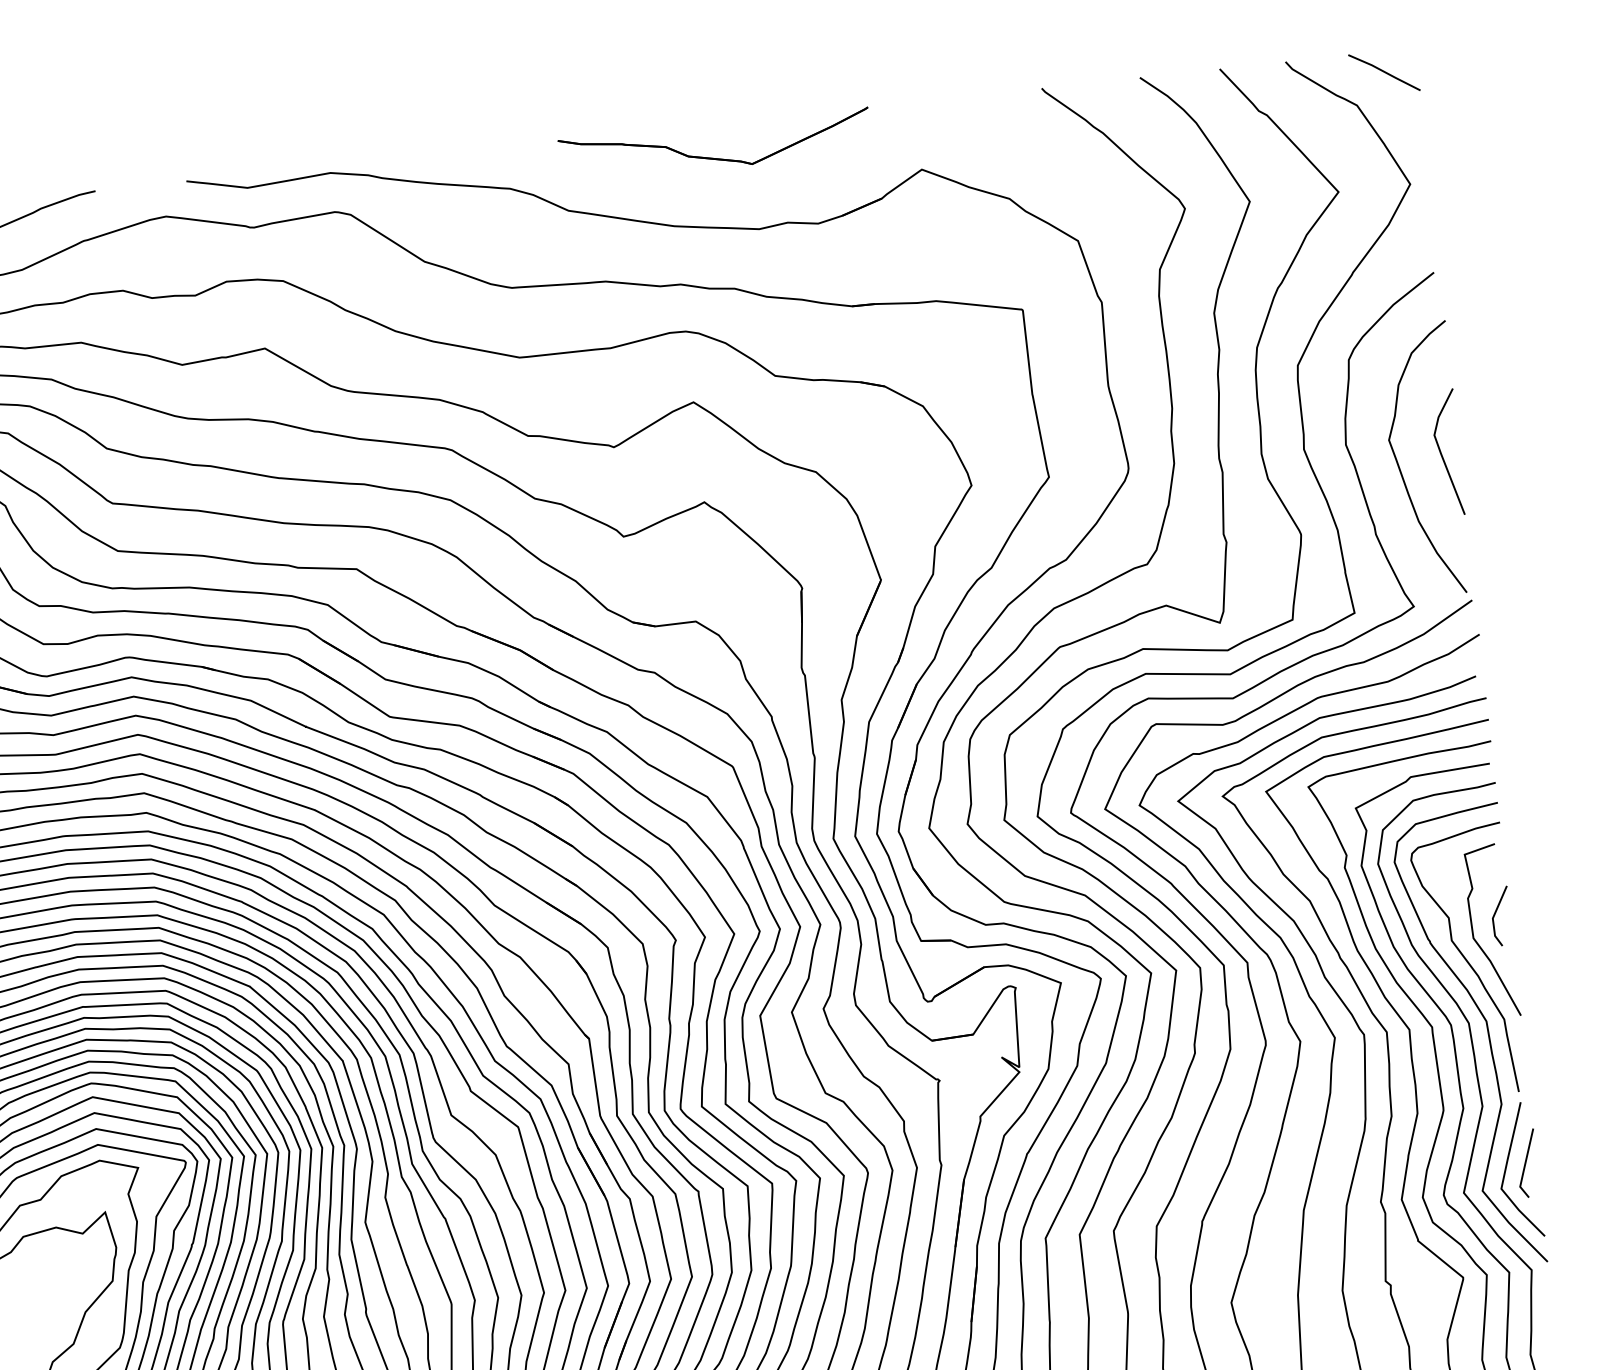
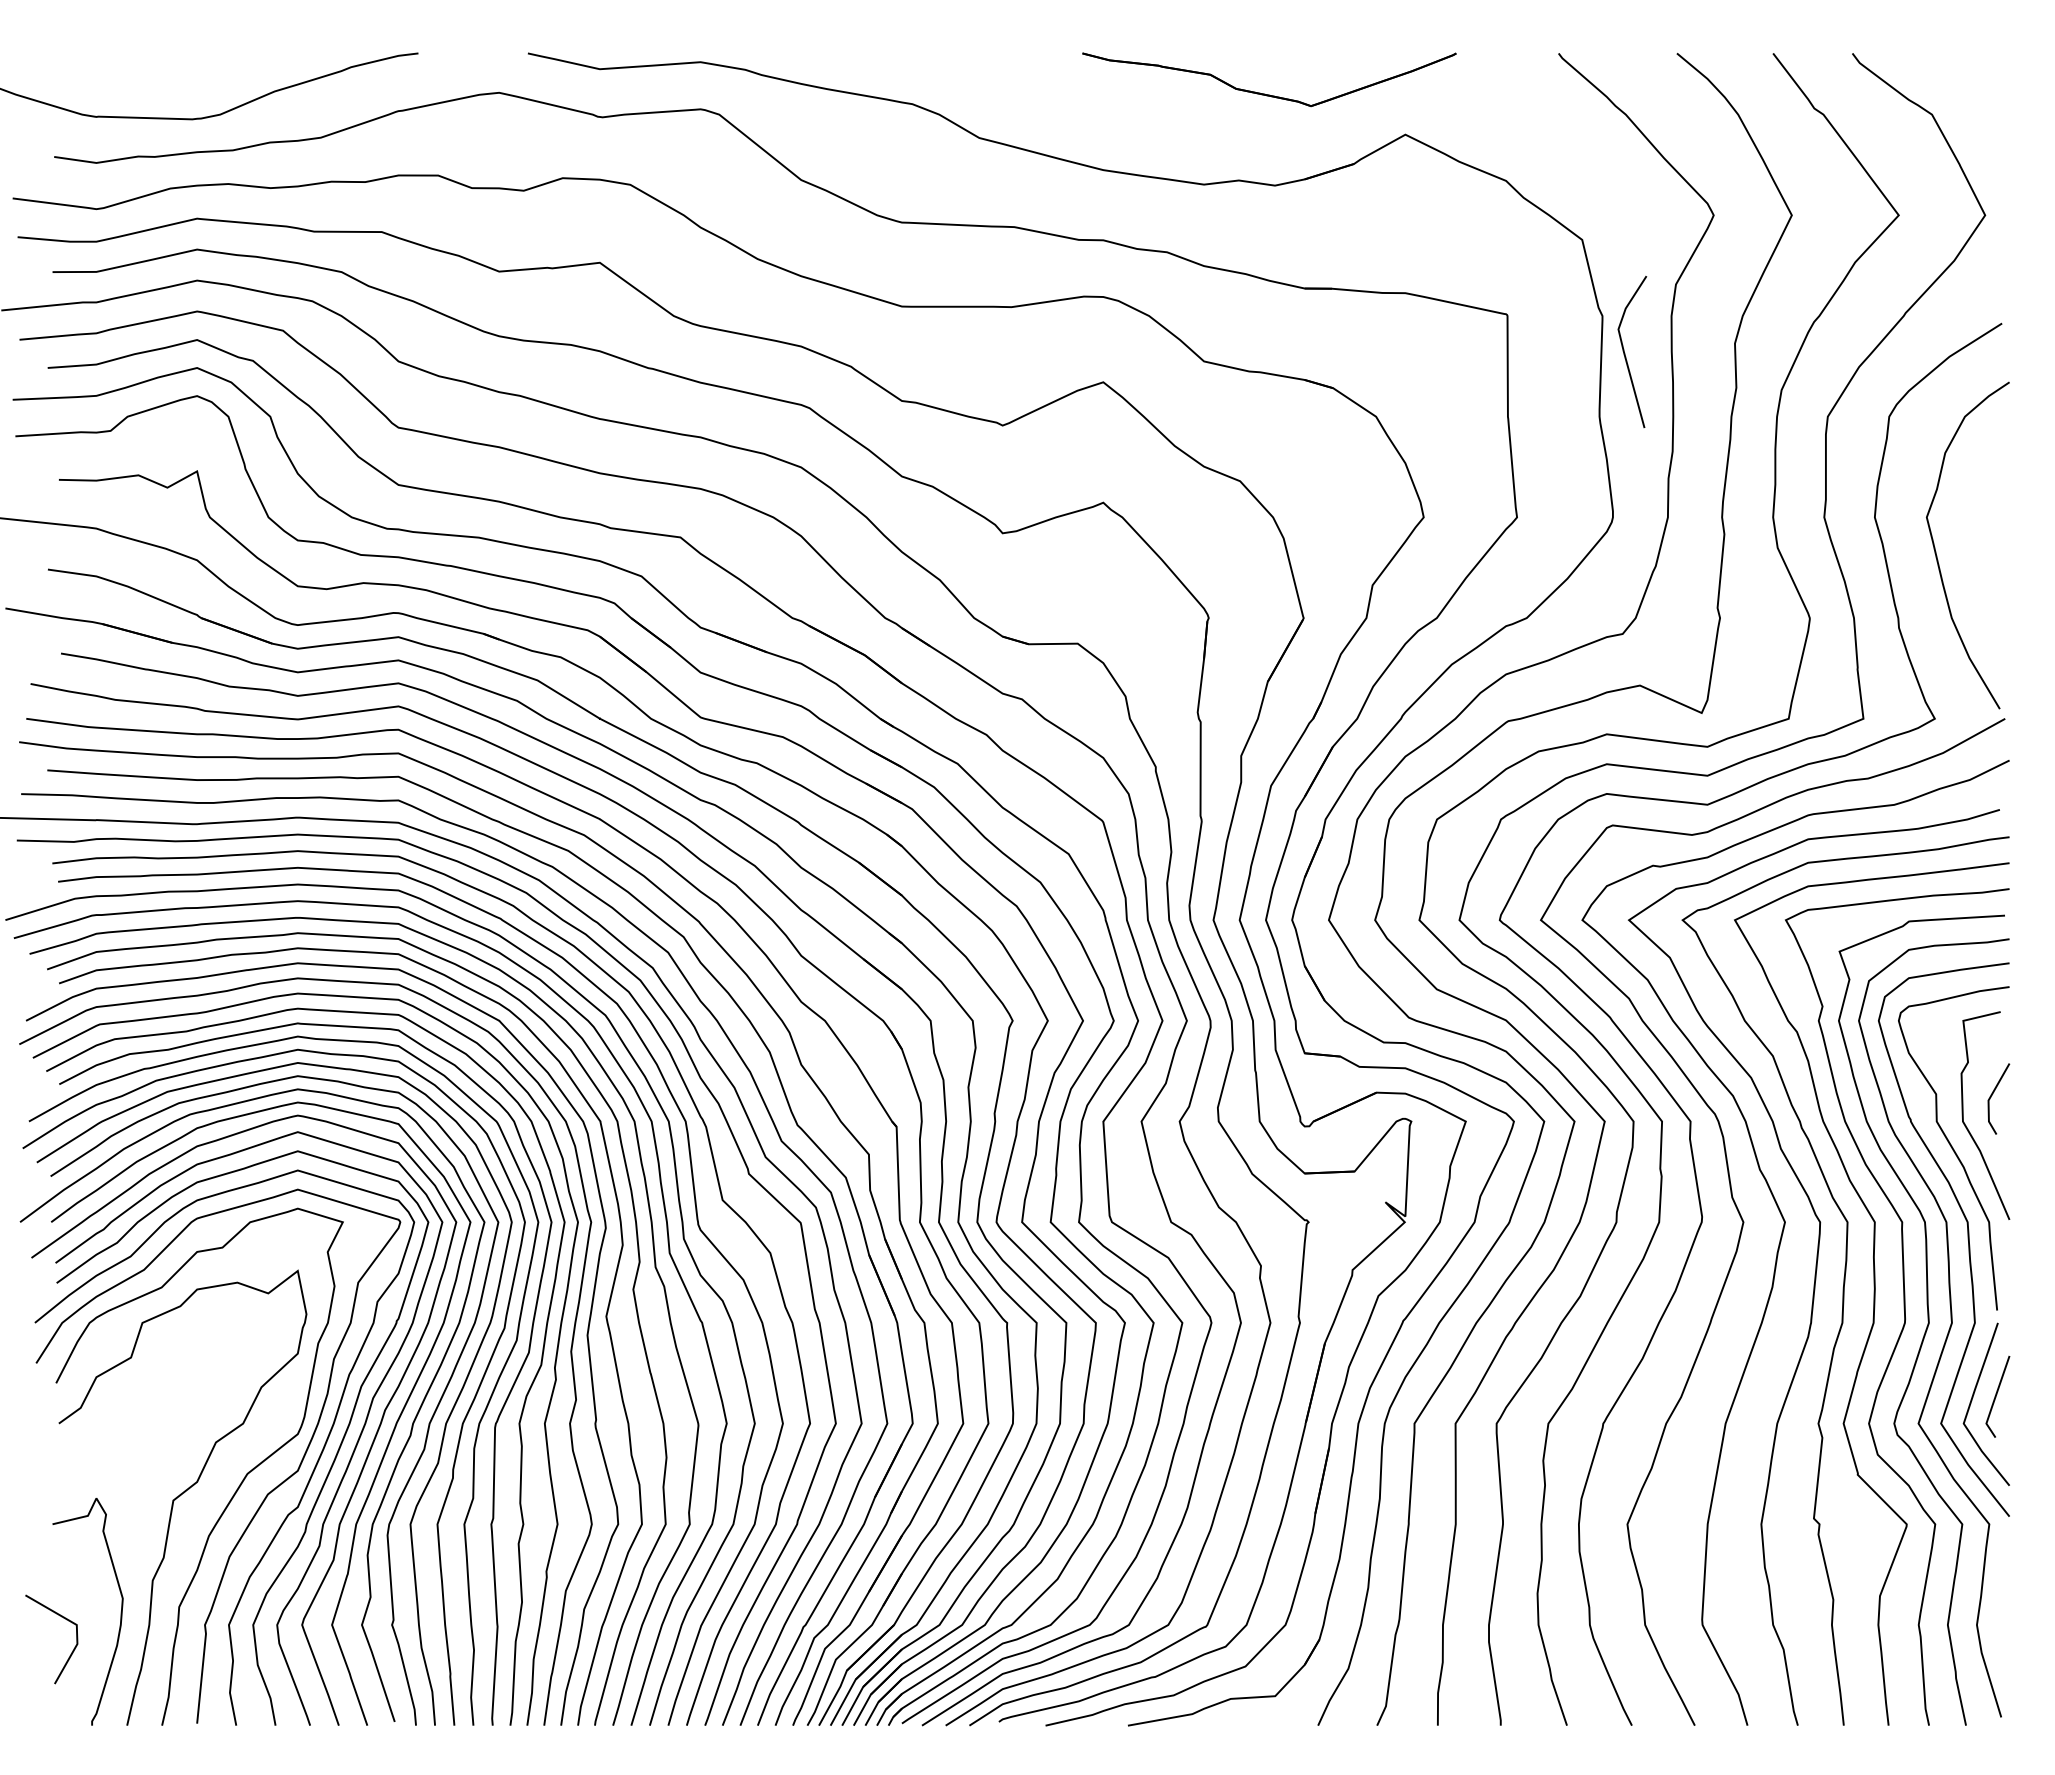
line: (1384, 72) -> (1968, 78), removed
part: (712, 157) -> (1264, 93), moved
line: (1442, 454) -> (1625, 353), moved

